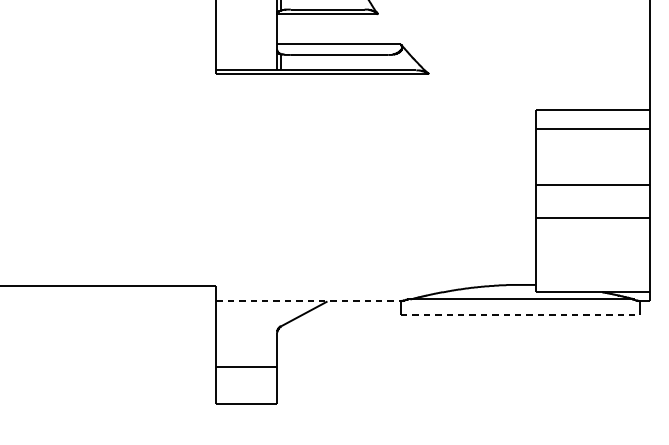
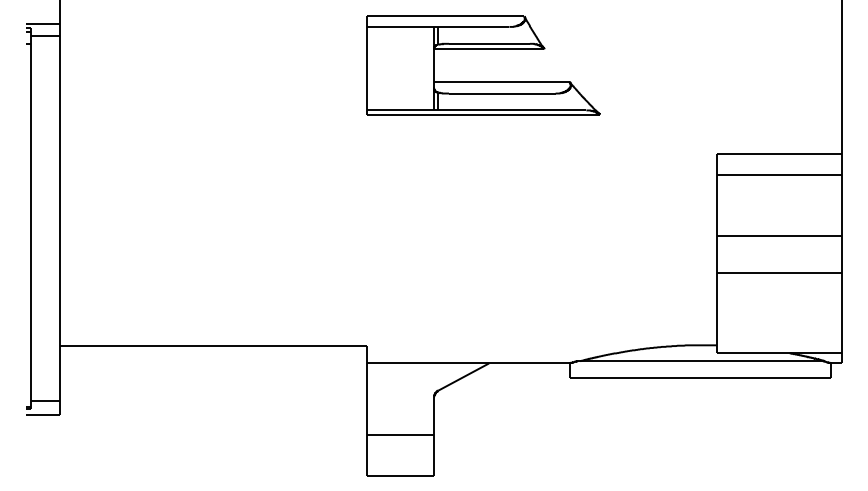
line: (308, 301) -> (468, 363), dashed -> solid
line: (520, 315) -> (700, 378), dashed -> solid

